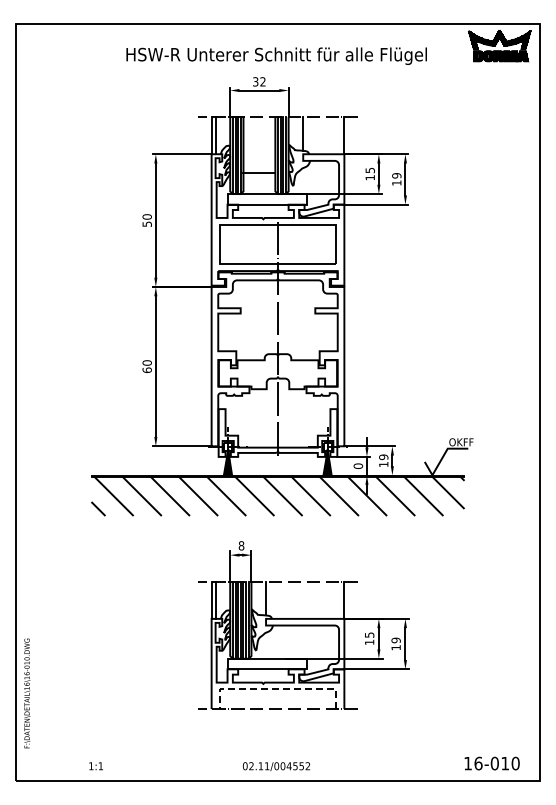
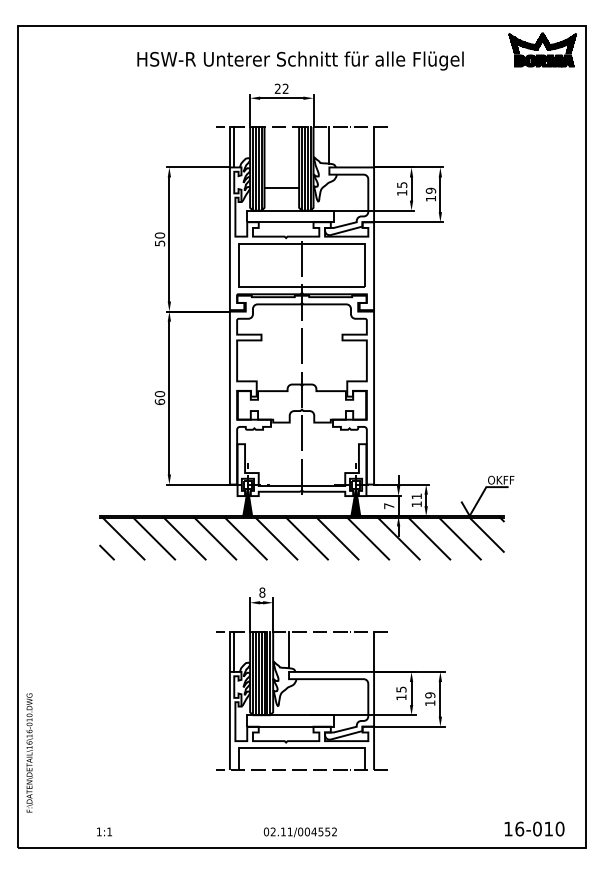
text: (255, 81) -> (277, 88), 32 -> 22
text: (383, 457) -> (416, 496), 19 -> 11
text: (358, 465) -> (389, 505), 0 -> 7
line: (277, 689) -> (301, 748), dashed -> solid

